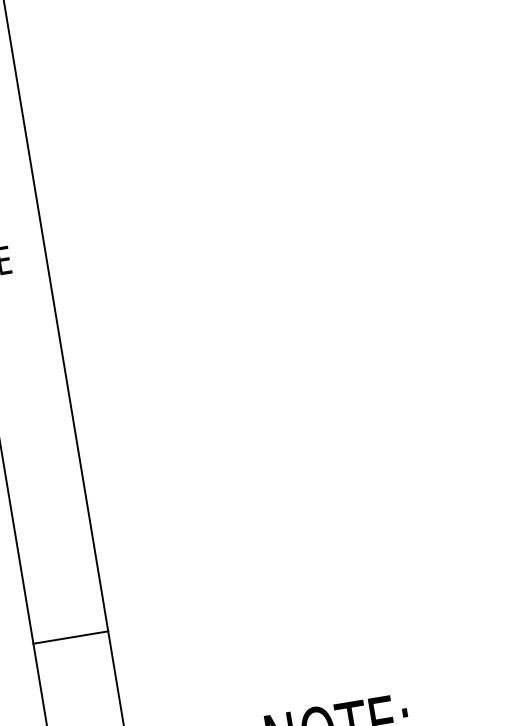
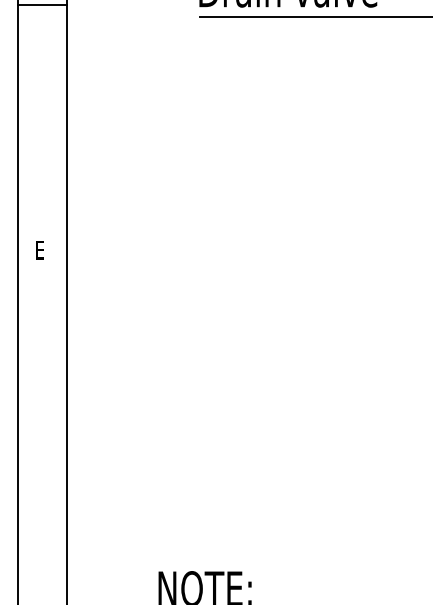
line: (70, 637) -> (42, 500), removed

